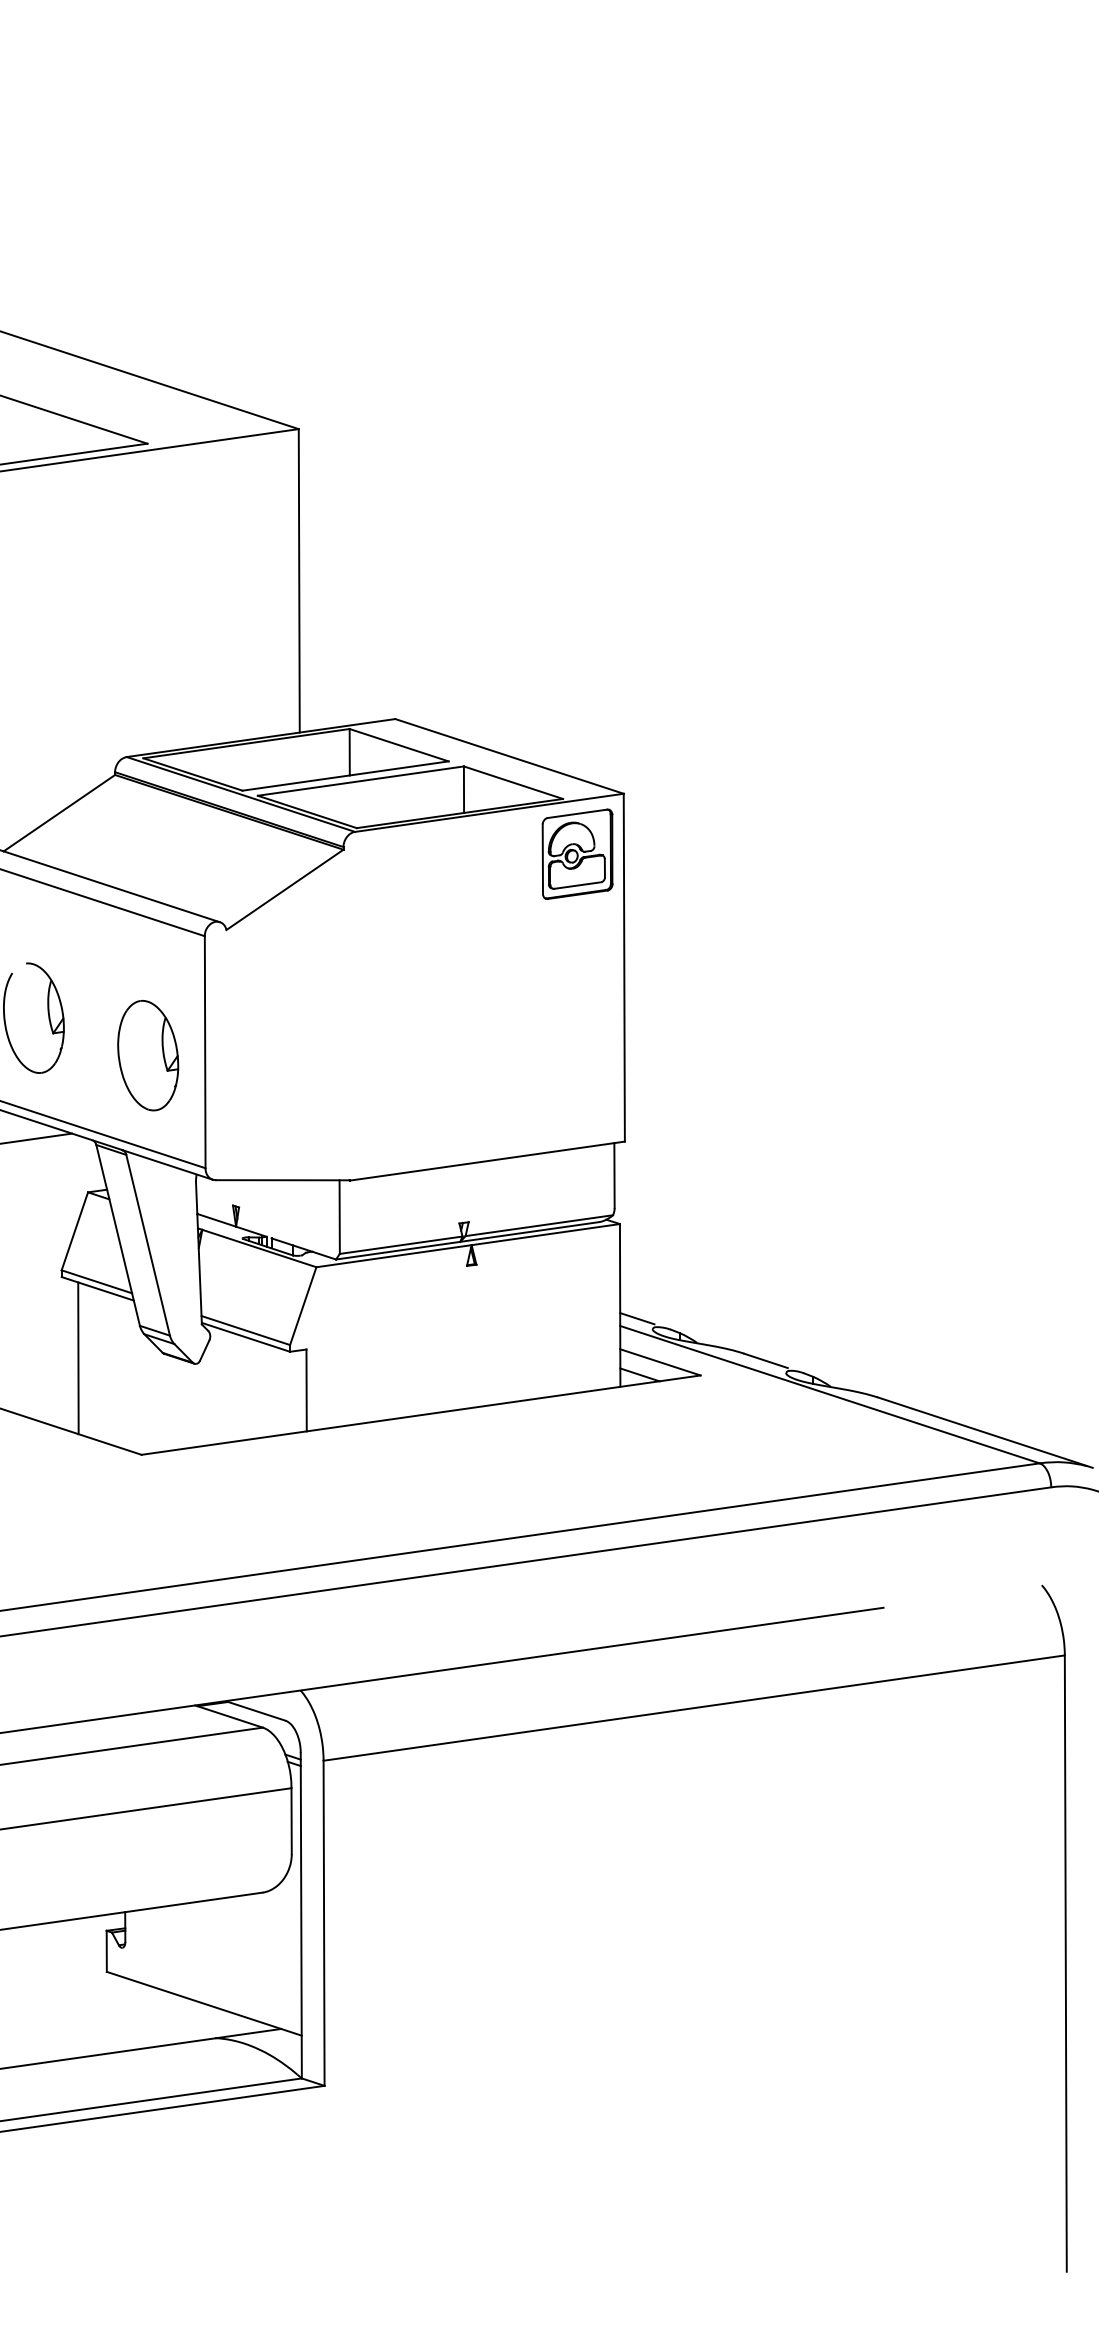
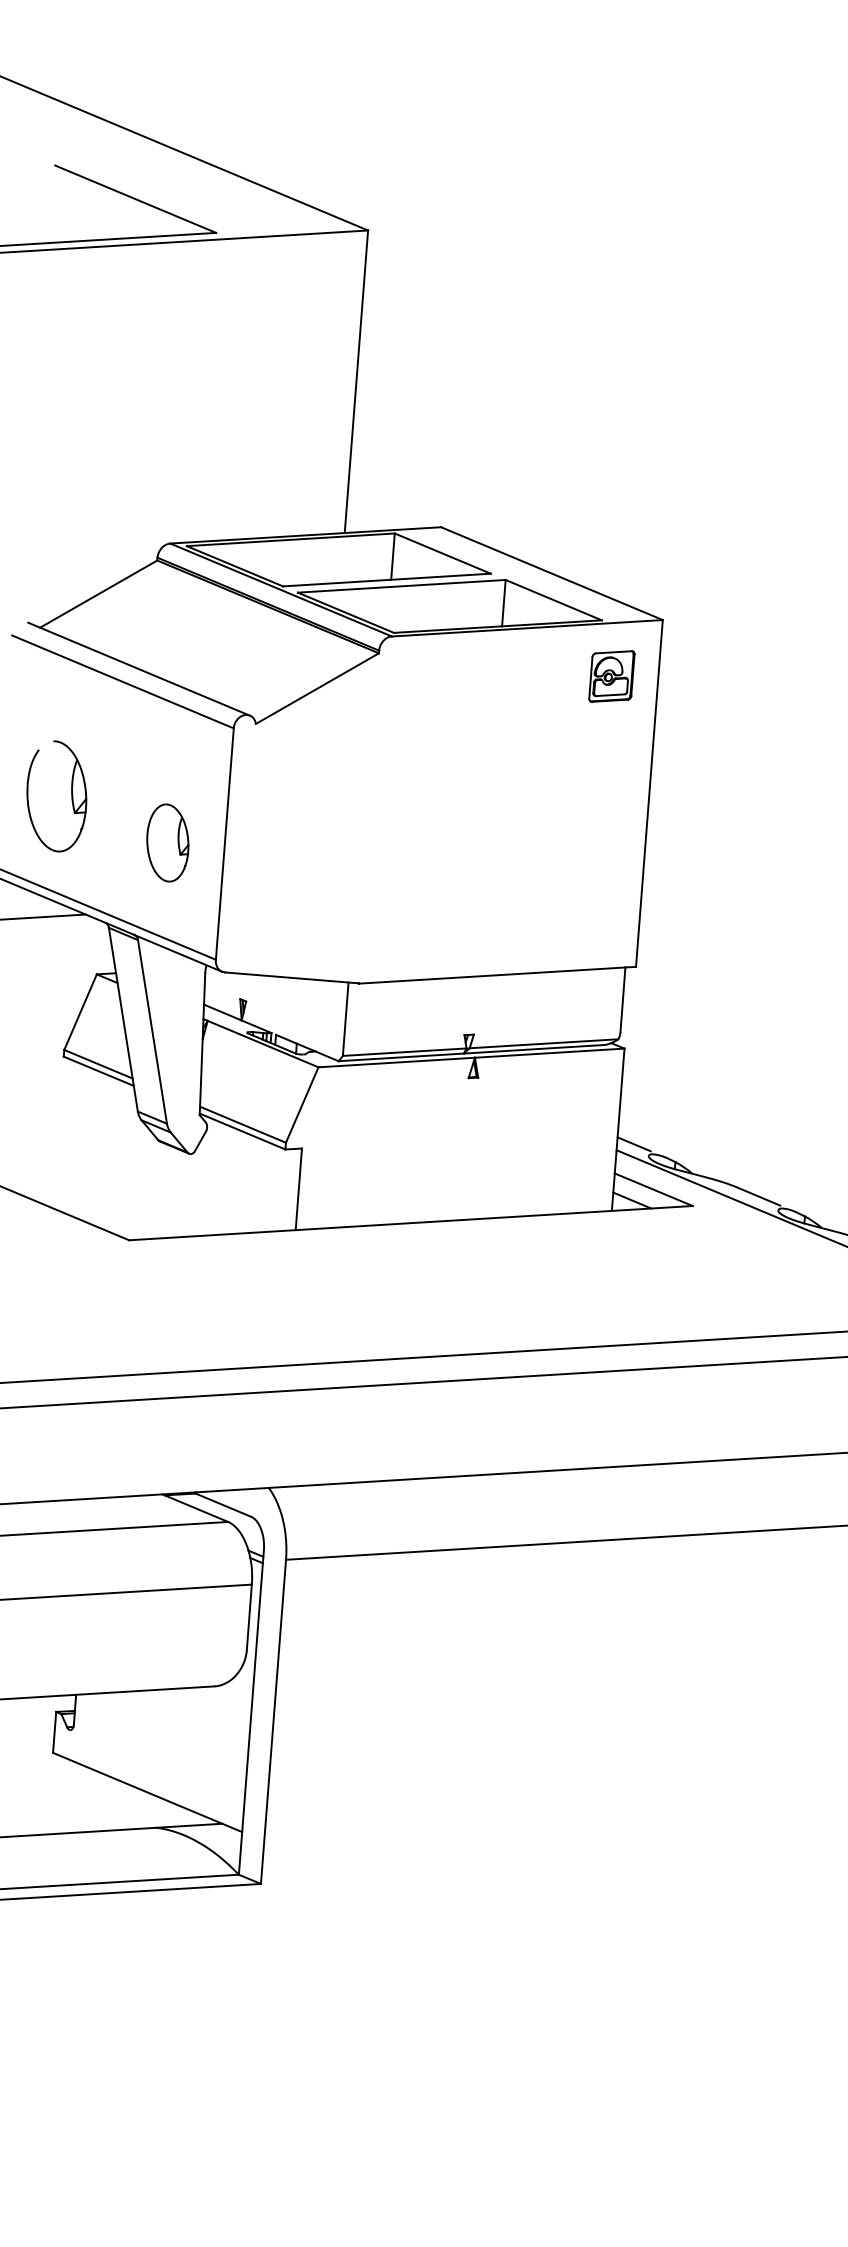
part: (577, 853) -> (611, 675), size x0.6
part: (148, 1055) -> (168, 842), size x0.7
line: (78, 1358) -> (74, 1139), removed

